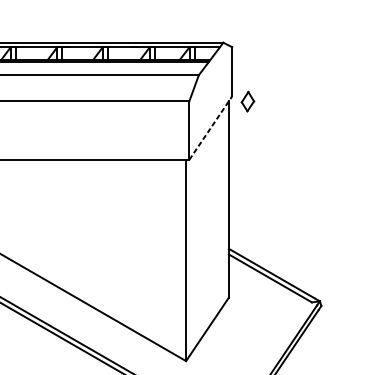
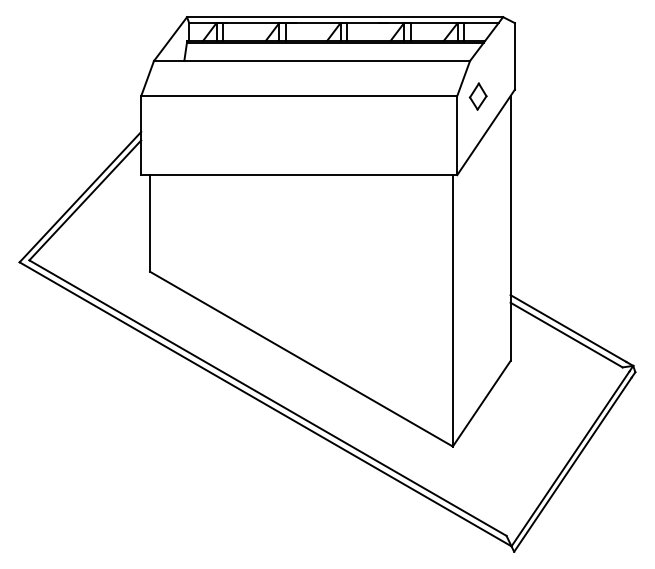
part: (247, 101) -> (477, 96), moved
line: (211, 128) -> (486, 132), dashed -> solid

